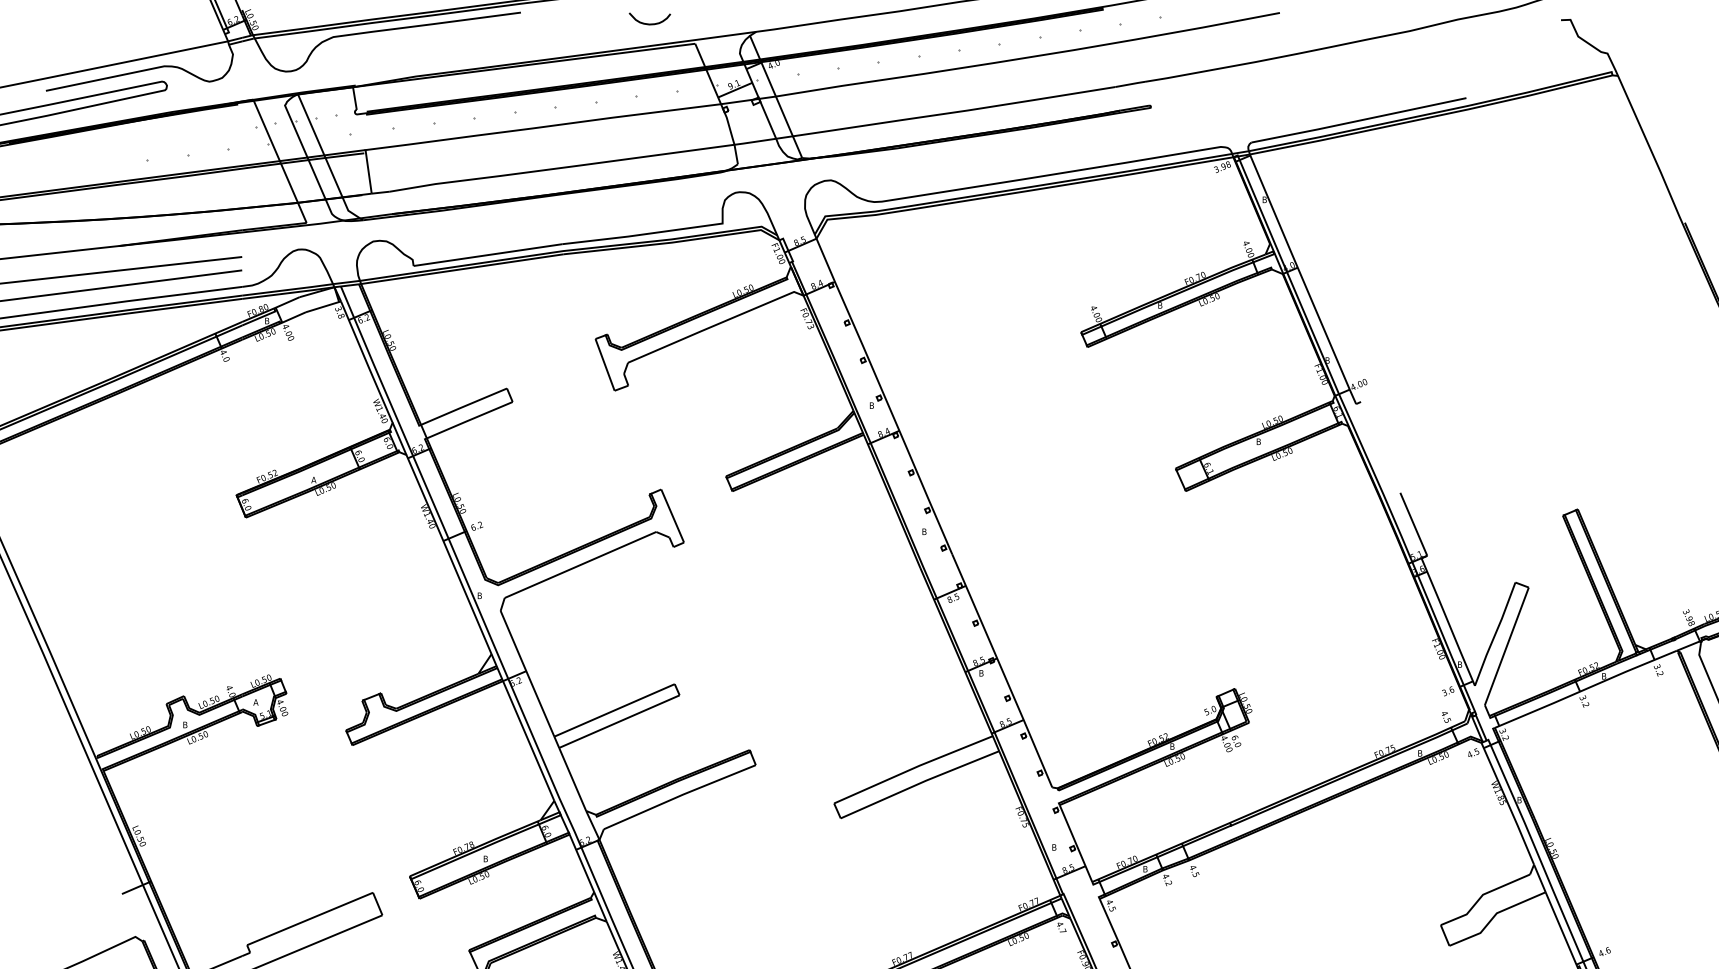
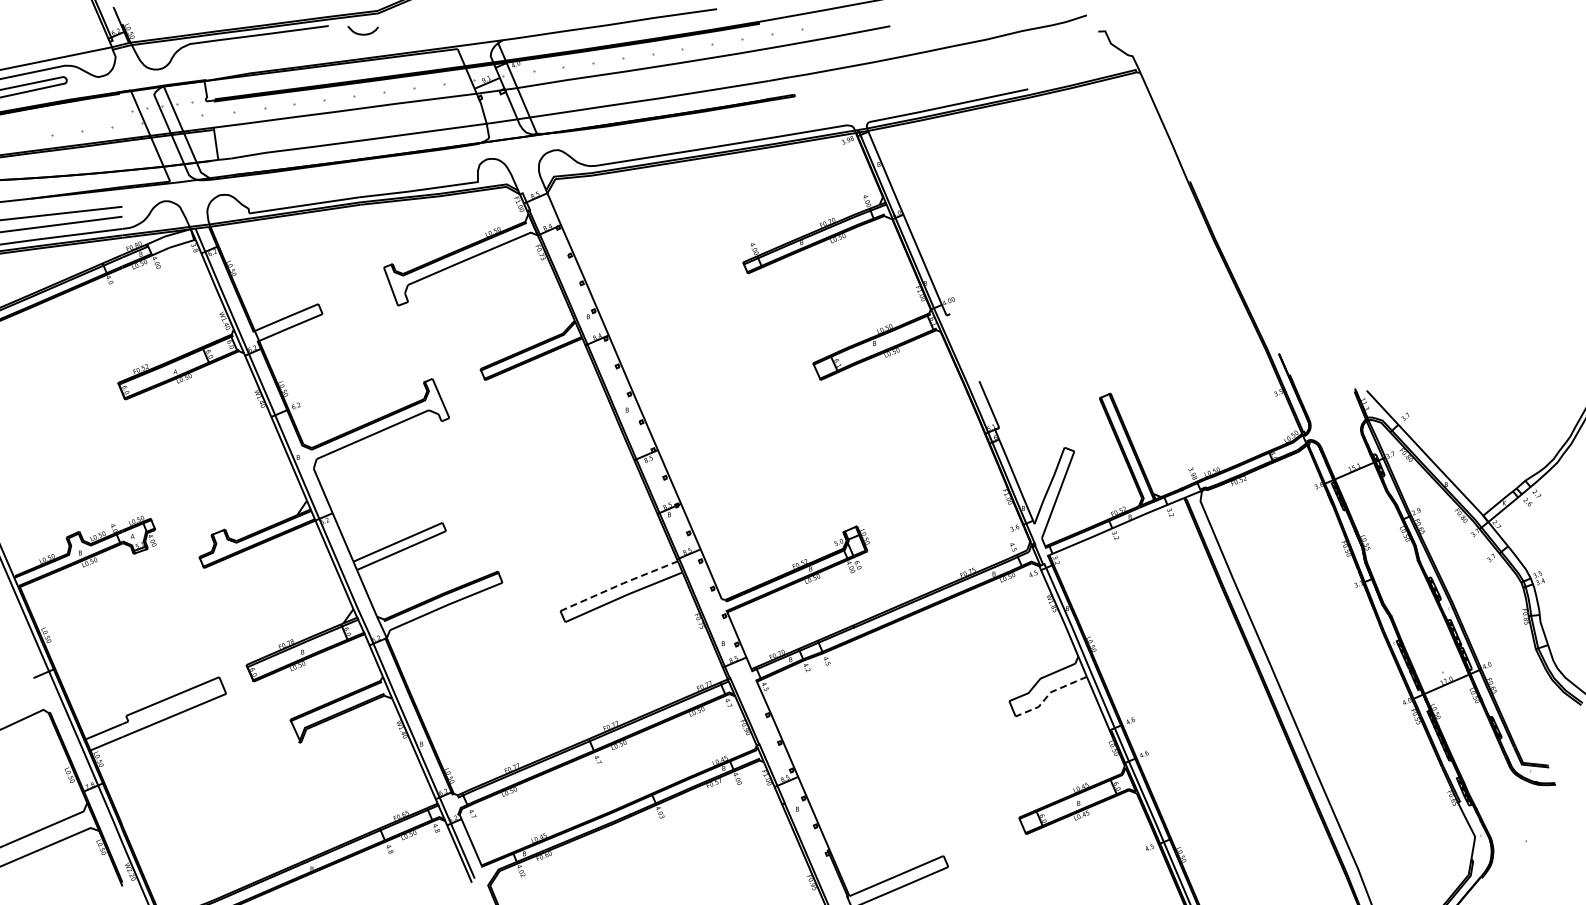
curve: (649, 22) -> (362, 33), moved
line: (913, 768) -> (619, 585), solid -> dashed
line: (1495, 914) -> (1049, 693), solid -> dashed

